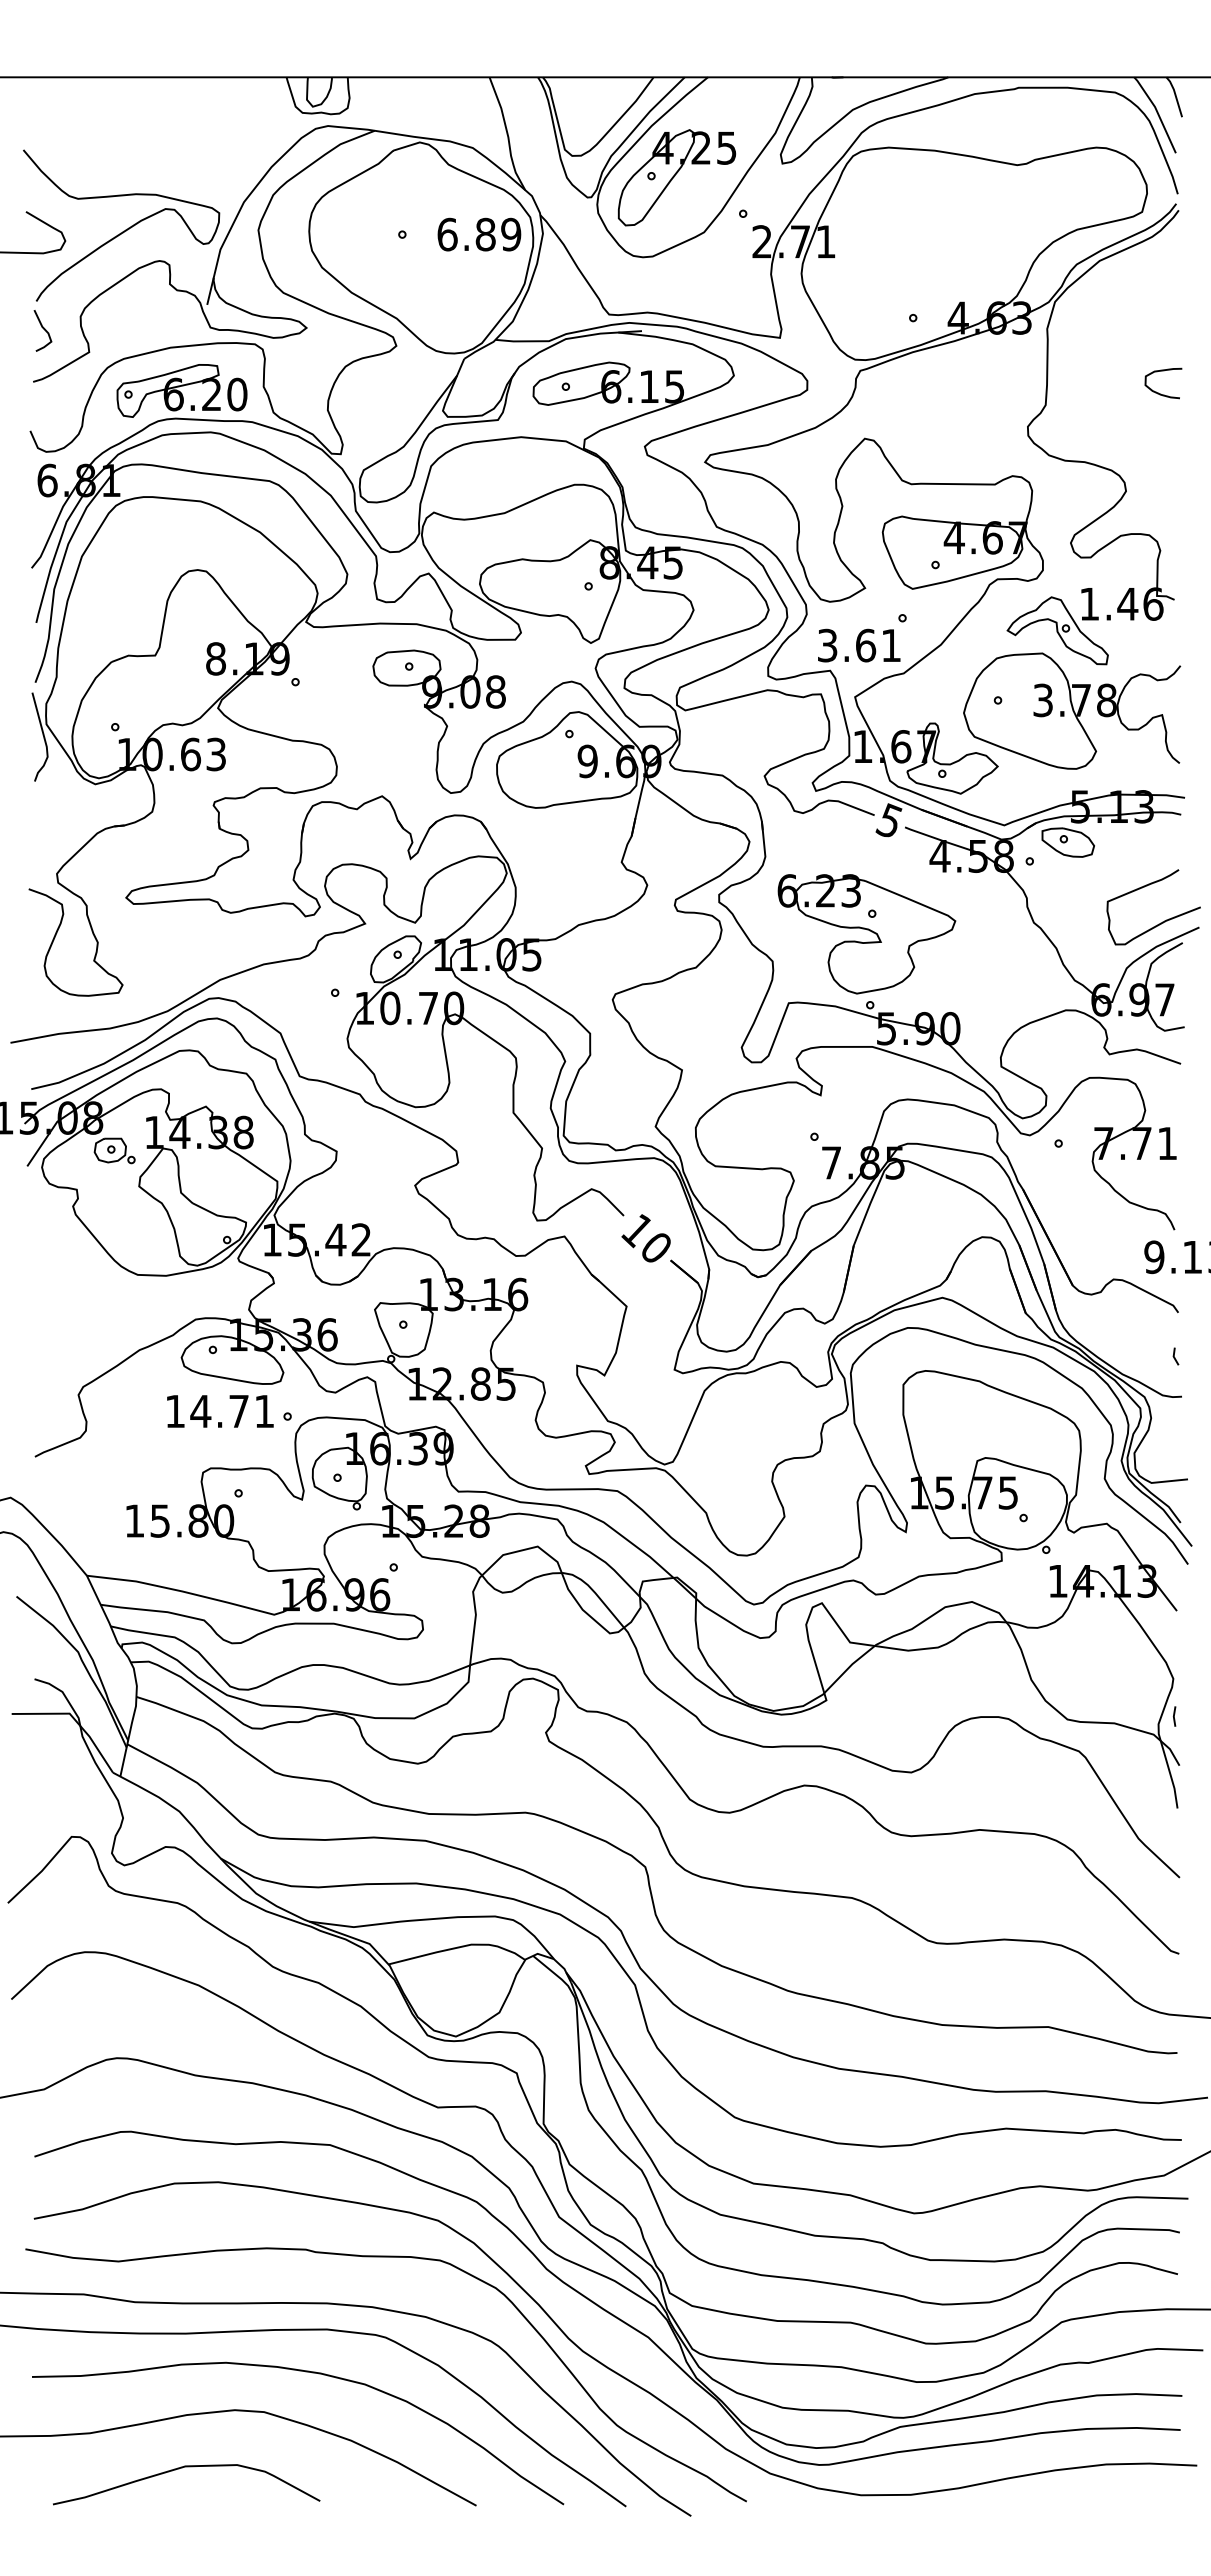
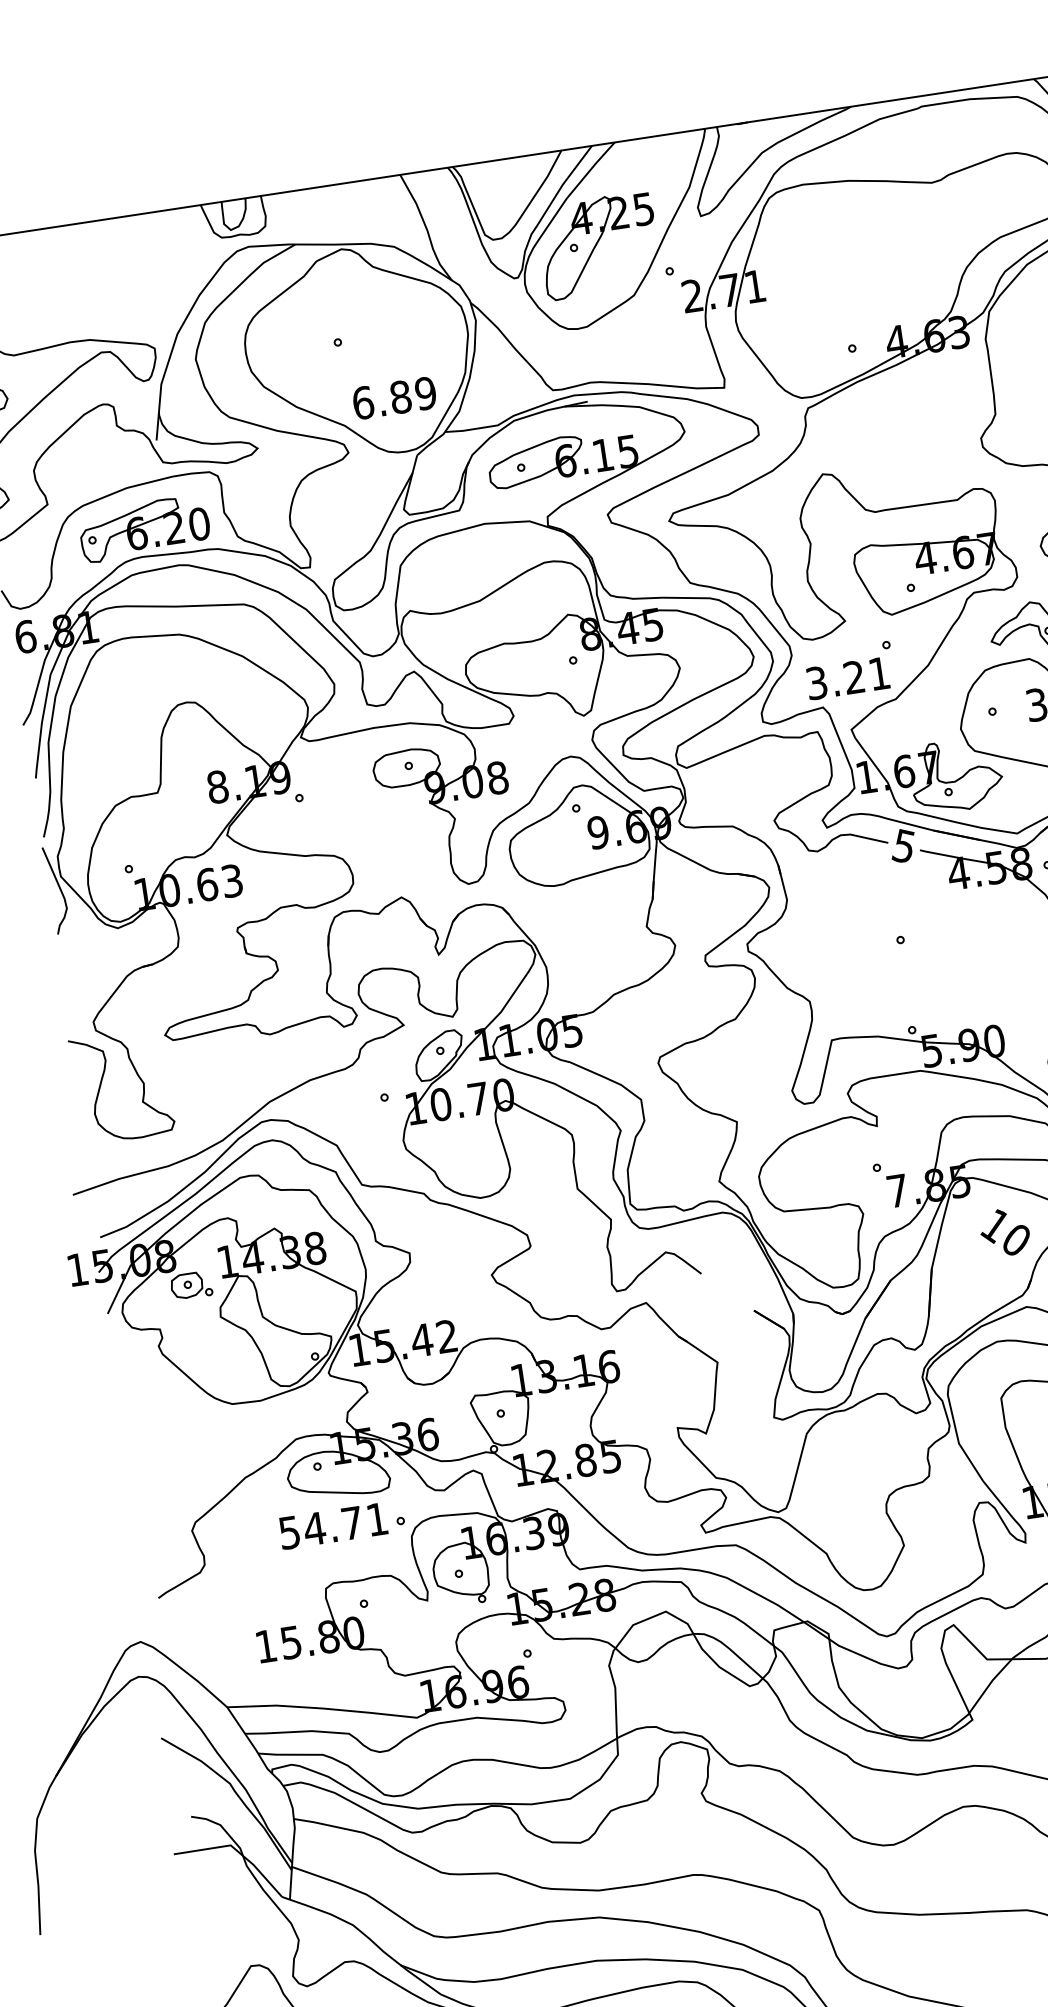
text: (479, 234) -> (394, 398), moved
text: (866, 645) -> (855, 677), 3.61 -> 3.21
part: (866, 934) -> (898, 961), removed
text: (645, 1238) -> (1004, 1232), moved
text: (174, 1411) -> (288, 1532), 14.71 -> 54.71

